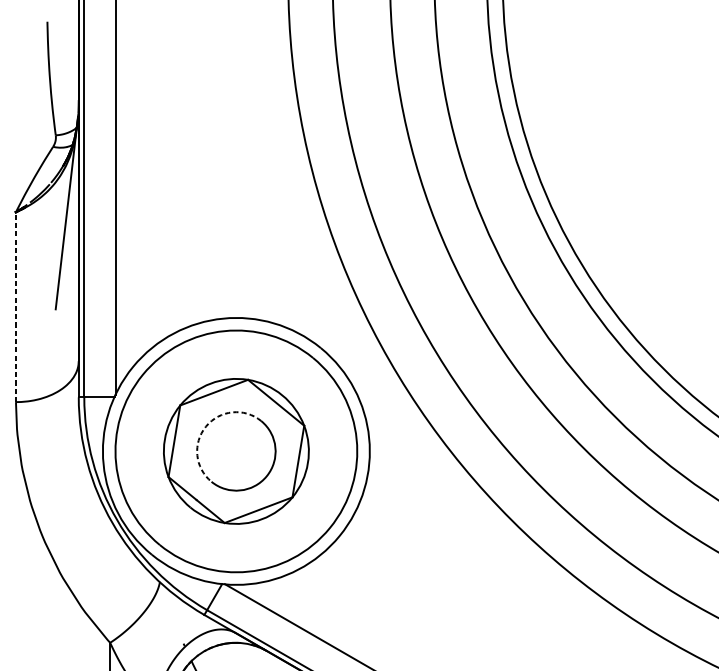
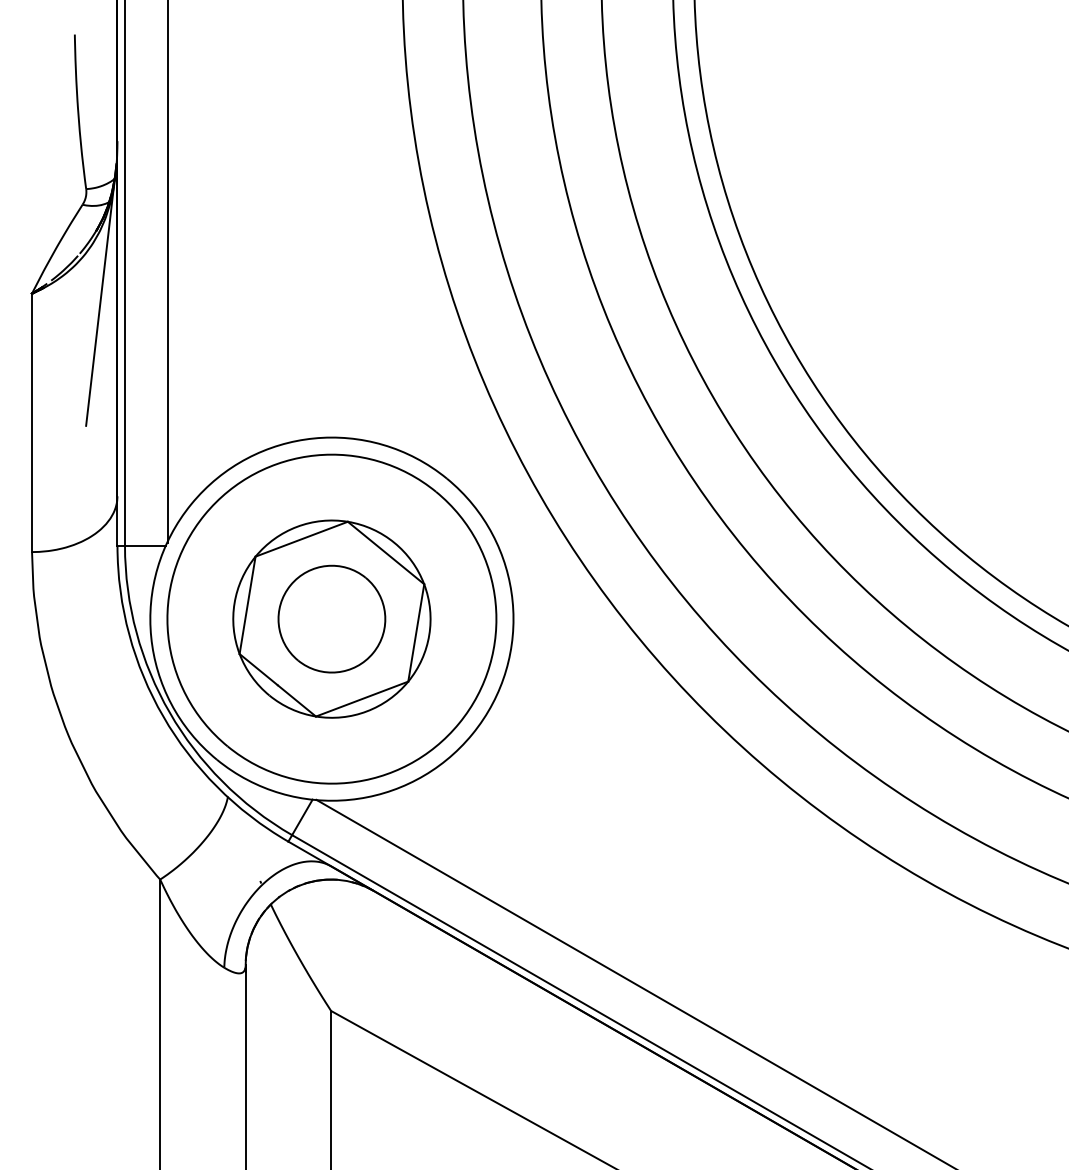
line: (16, 306) -> (32, 422), dashed -> solid
arc: (205, 426) -> (290, 585), dashed -> solid

